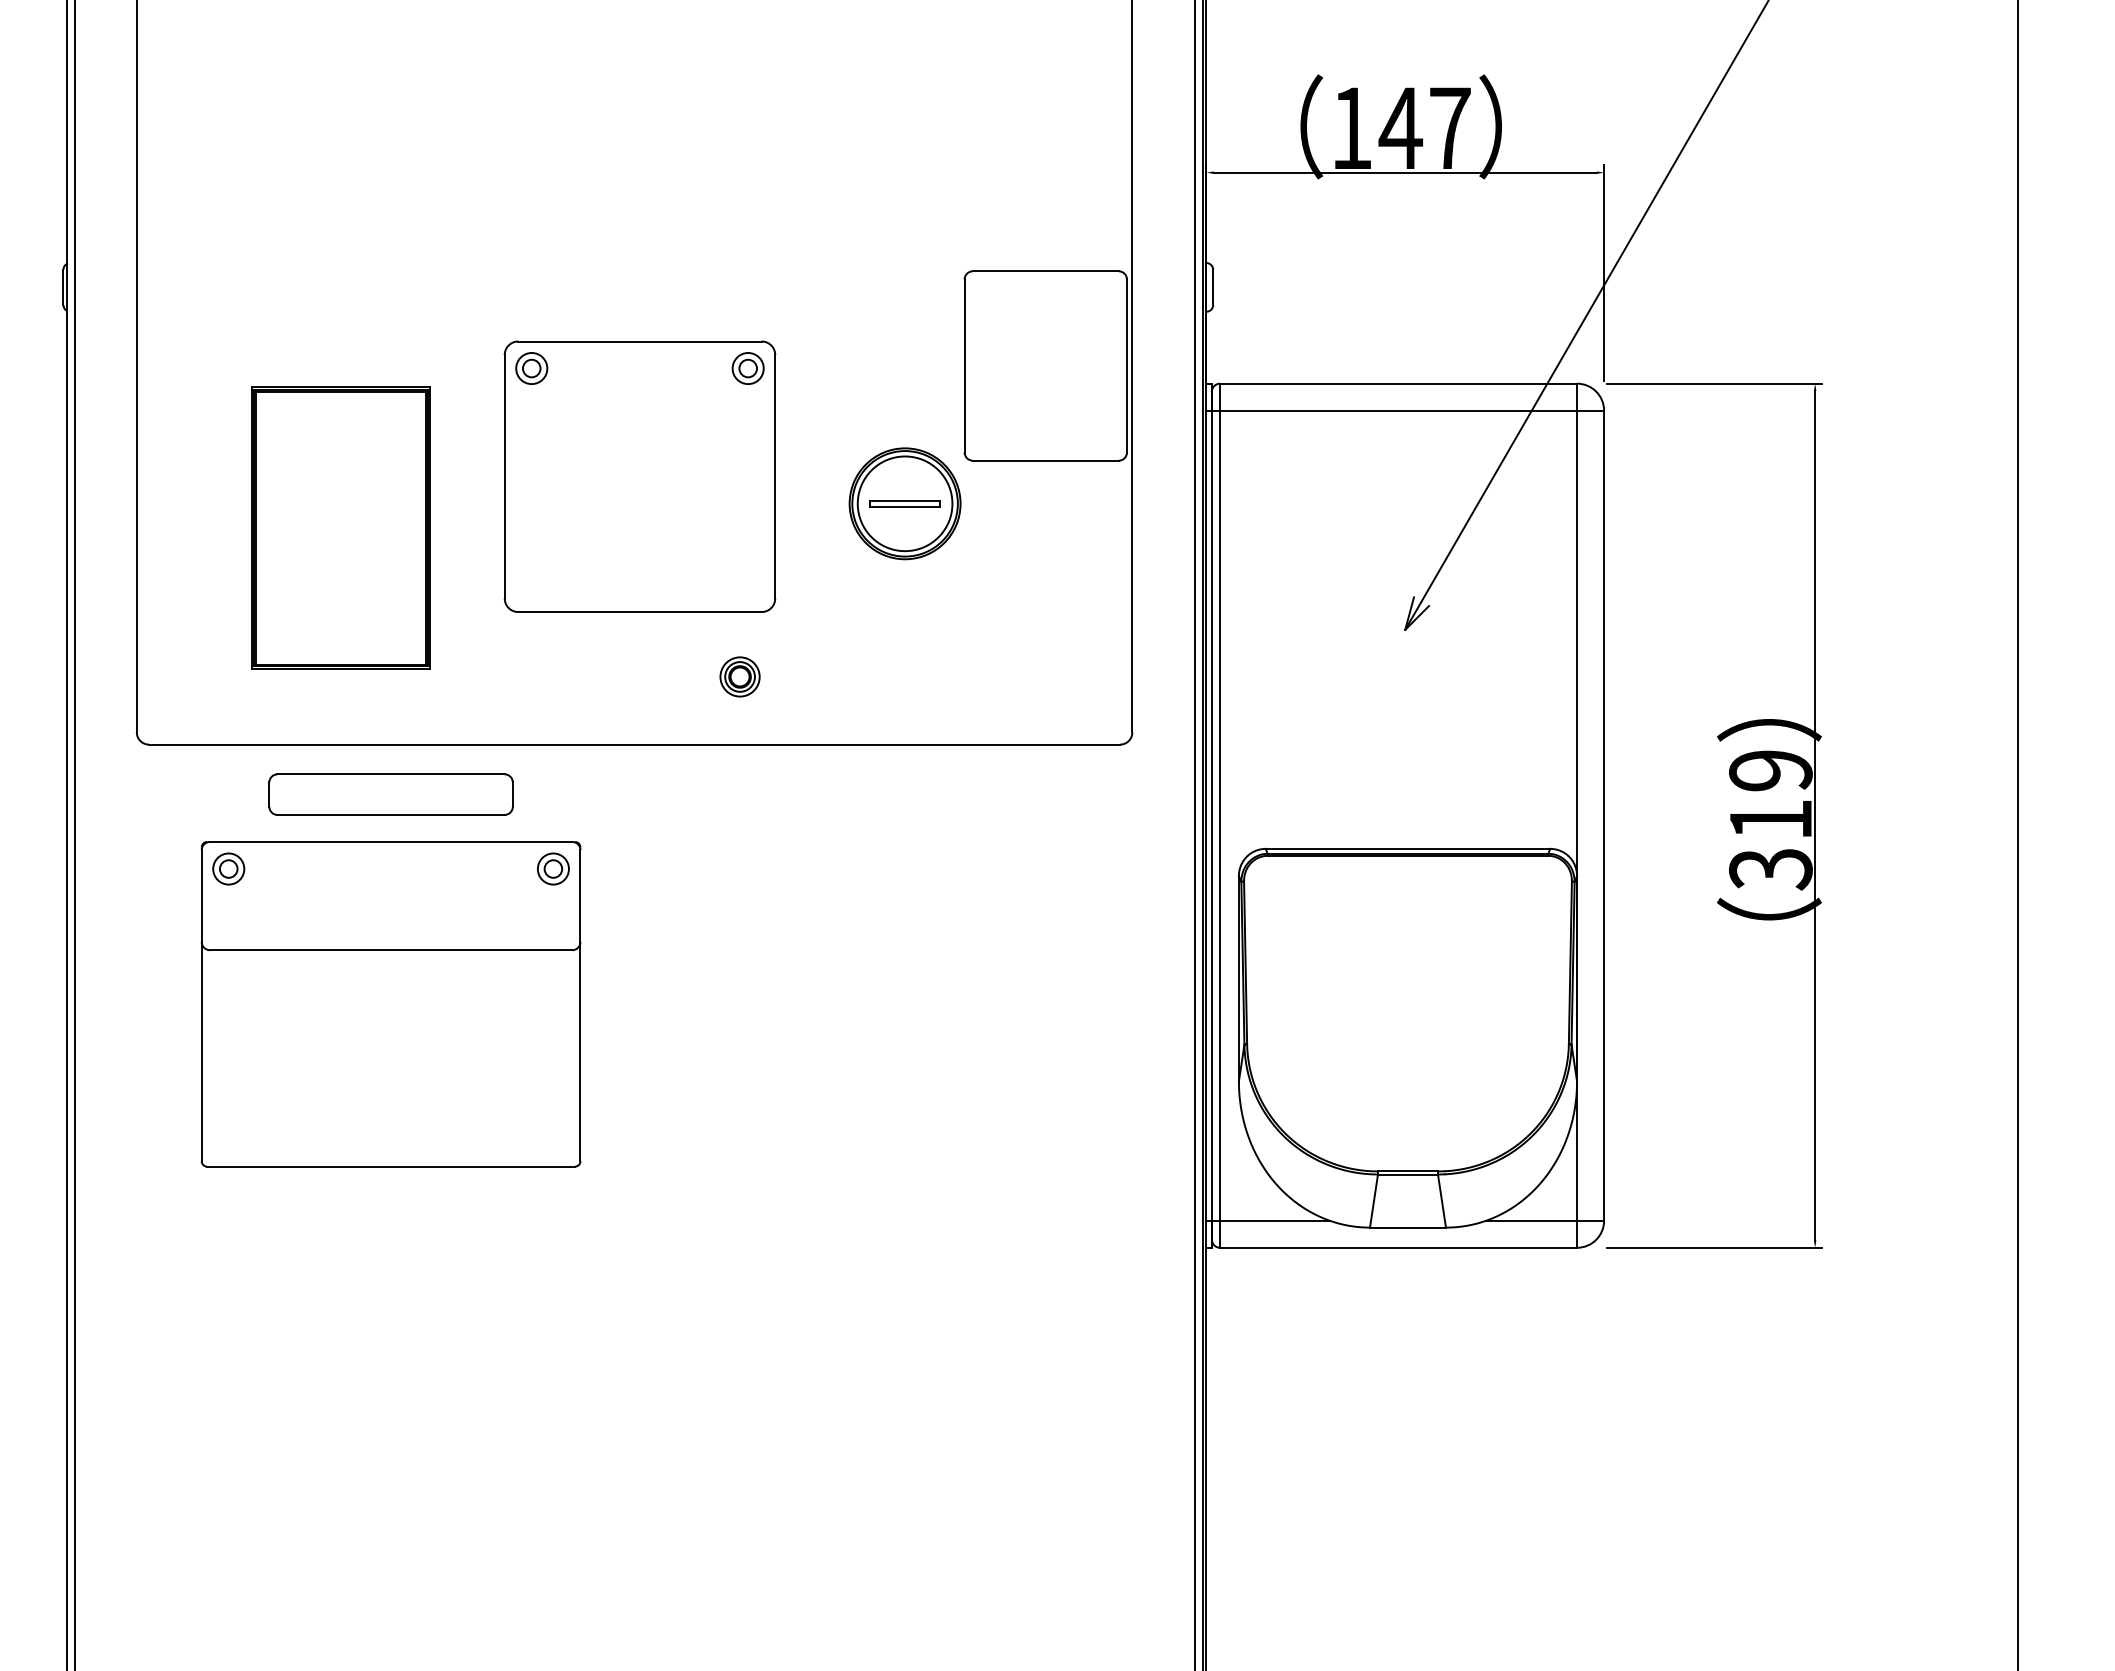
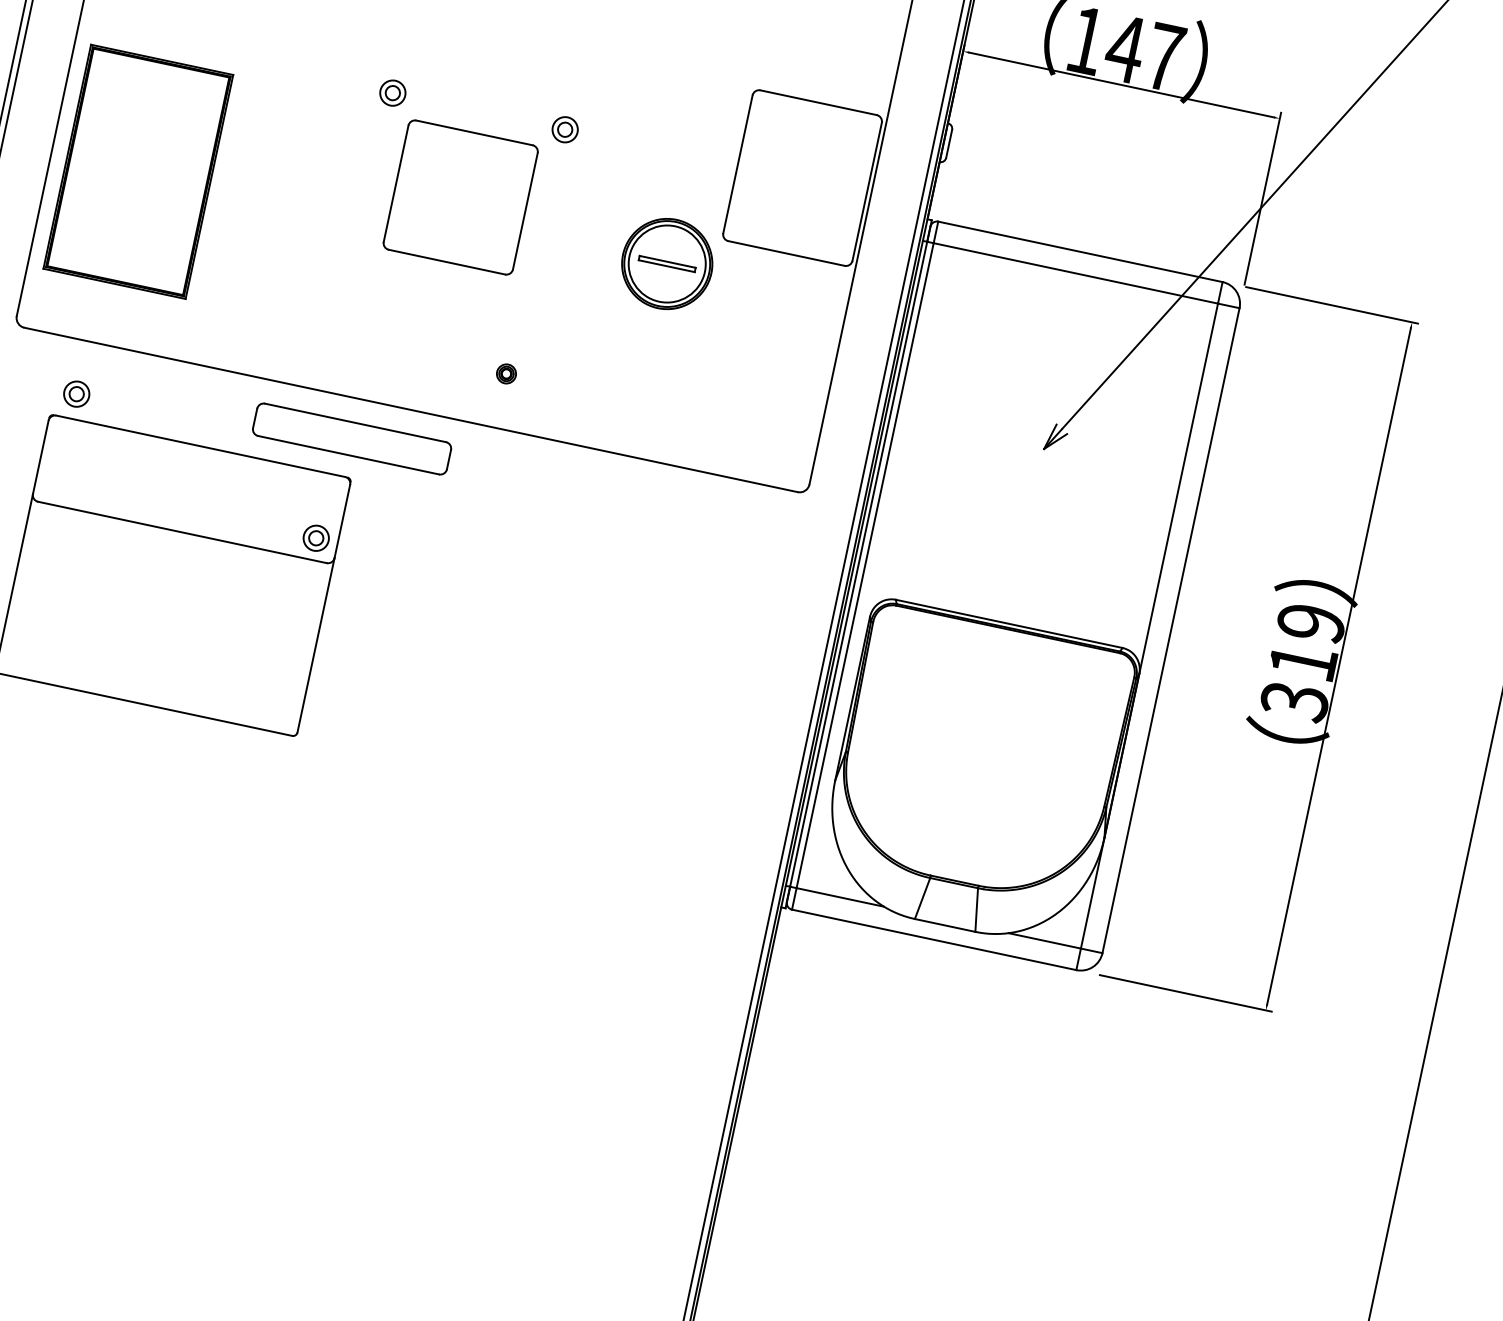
part: (639, 476) -> (460, 197), size x0.6
part: (340, 527) -> (138, 171), moved
part: (739, 676) -> (506, 373), size x0.6
part: (390, 794) -> (351, 438), moved
part: (228, 868) -> (76, 393), moved
part: (553, 868) -> (316, 537), moved

